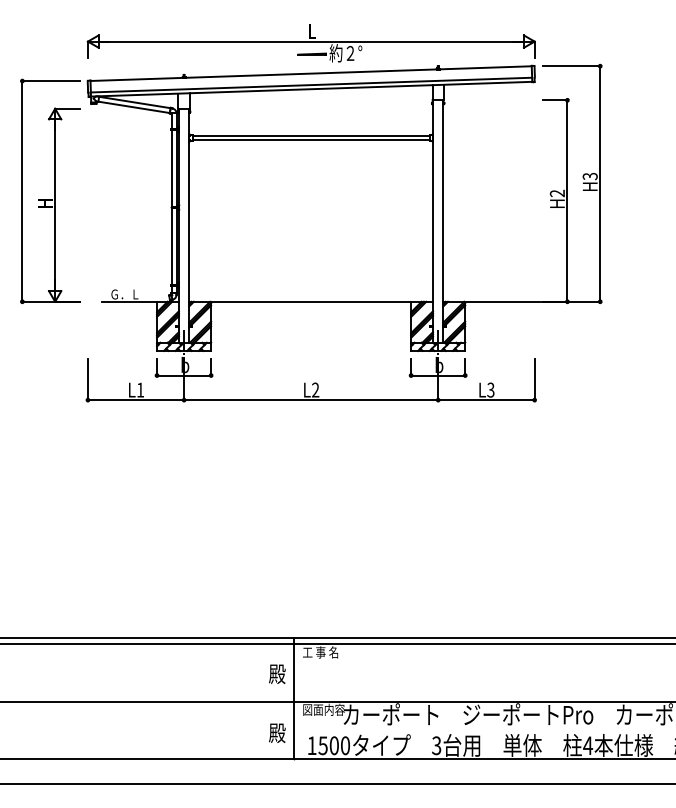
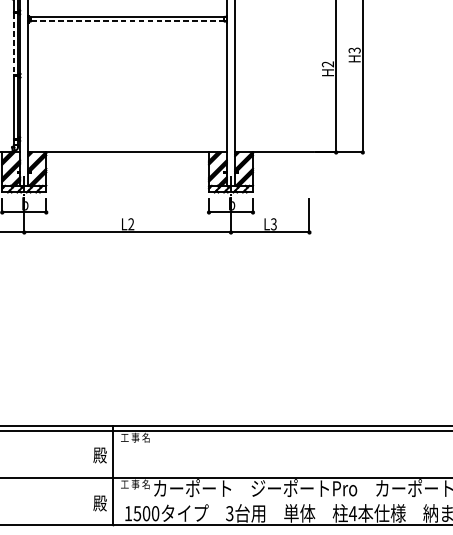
line: (311, 140) -> (127, 21), solid -> dashed
line: (171, 169) -> (14, 44), solid -> dashed
text: (323, 709) -> (137, 484), 図面内容 -> 工 事 名

